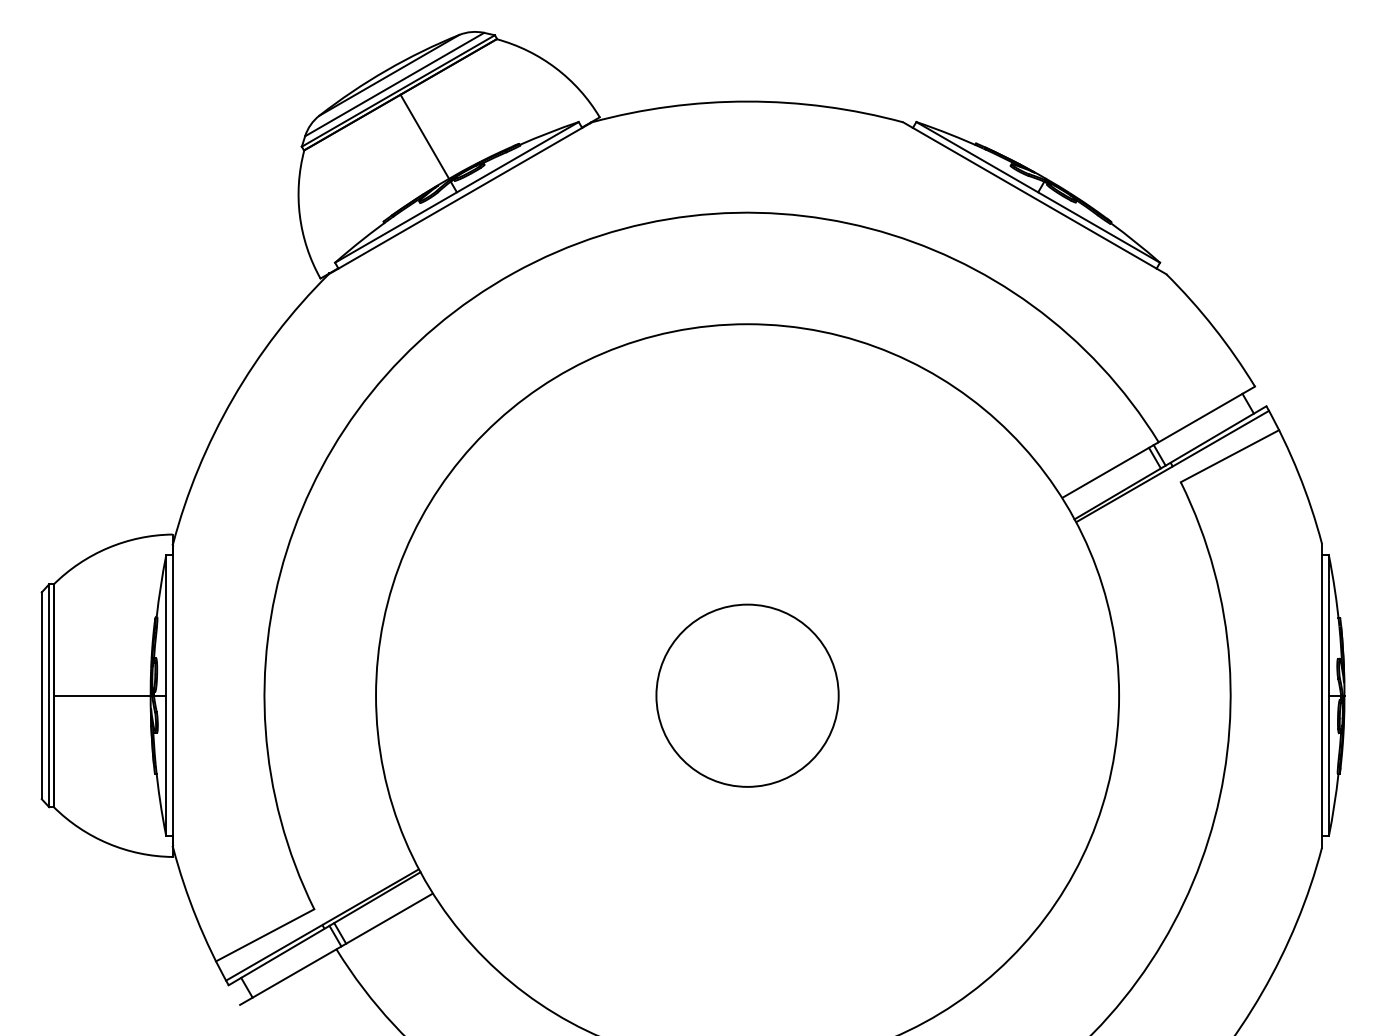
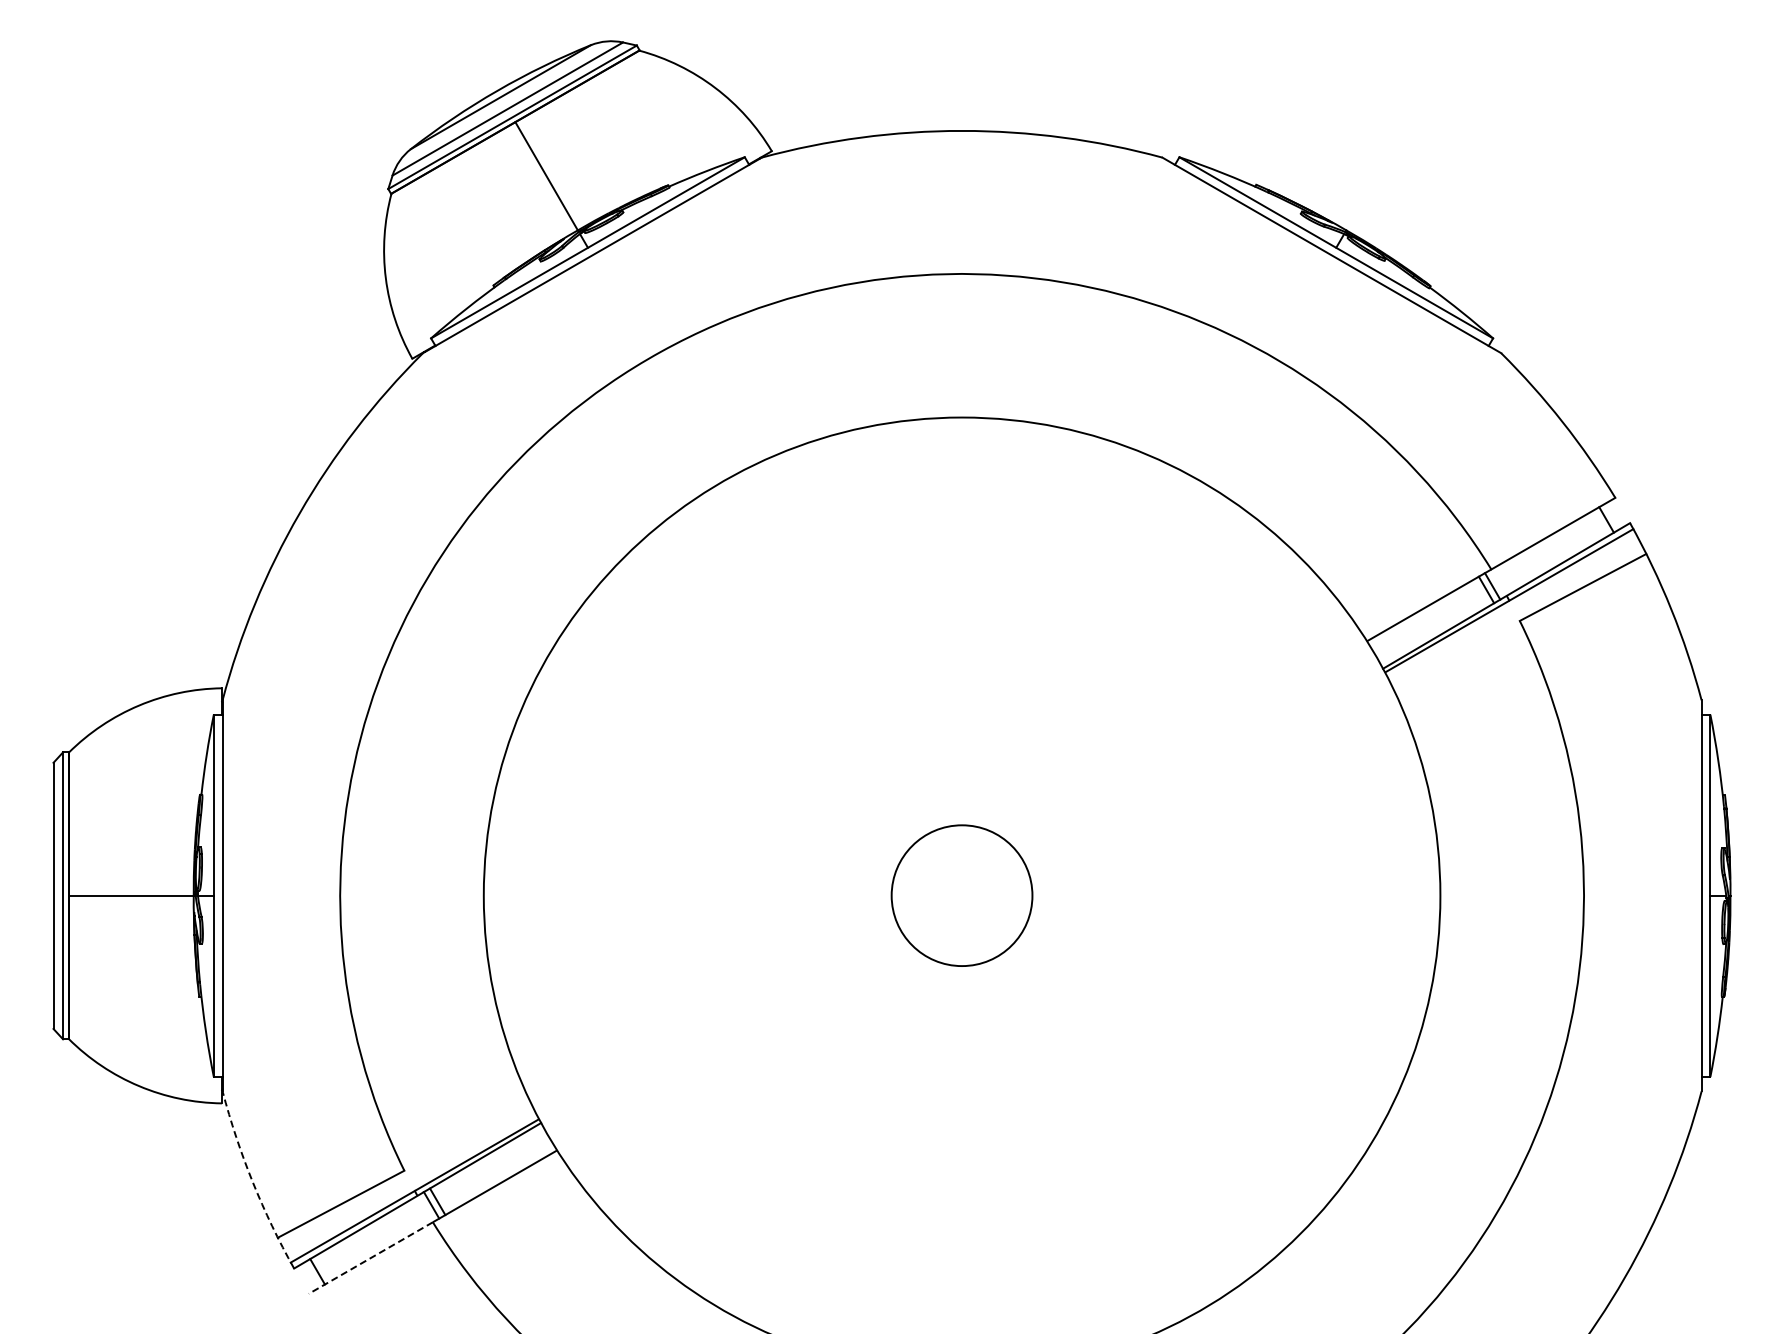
circle: (747, 695) -> (961, 895), size x0.6
arc: (196, 918) -> (252, 1182), solid -> dashed
line: (288, 977) -> (370, 1258), solid -> dashed

